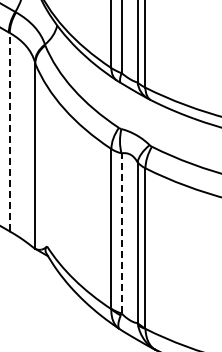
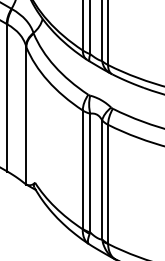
line: (9, 131) -> (7, 97), dashed -> solid
line: (121, 232) -> (90, 172), dashed -> solid

